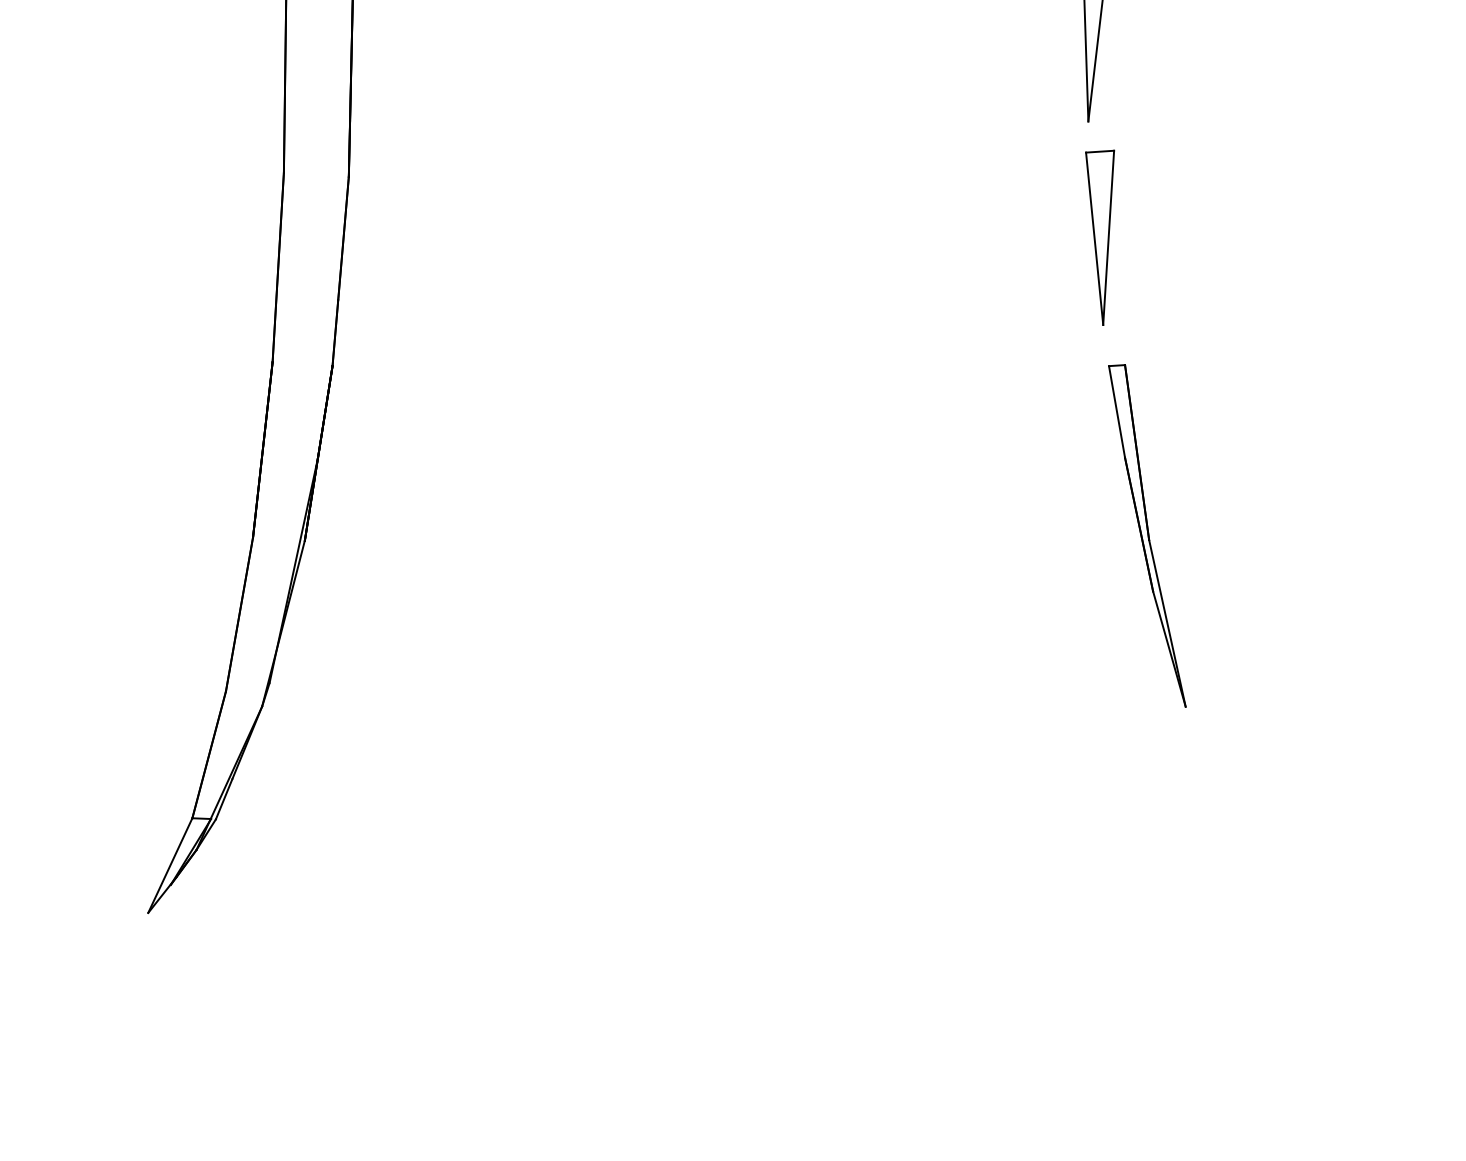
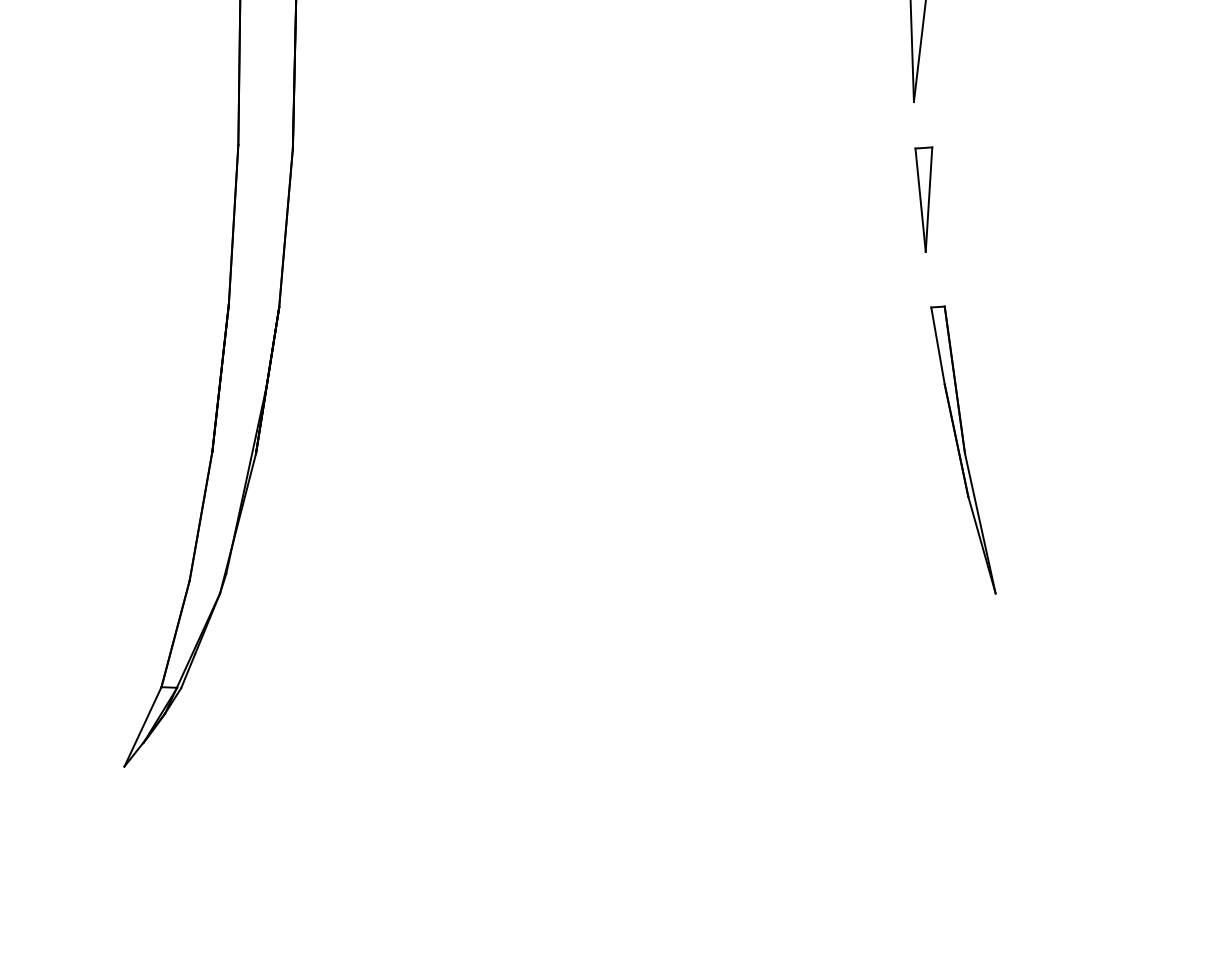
part: (1100, 237) -> (924, 199), size x0.71

